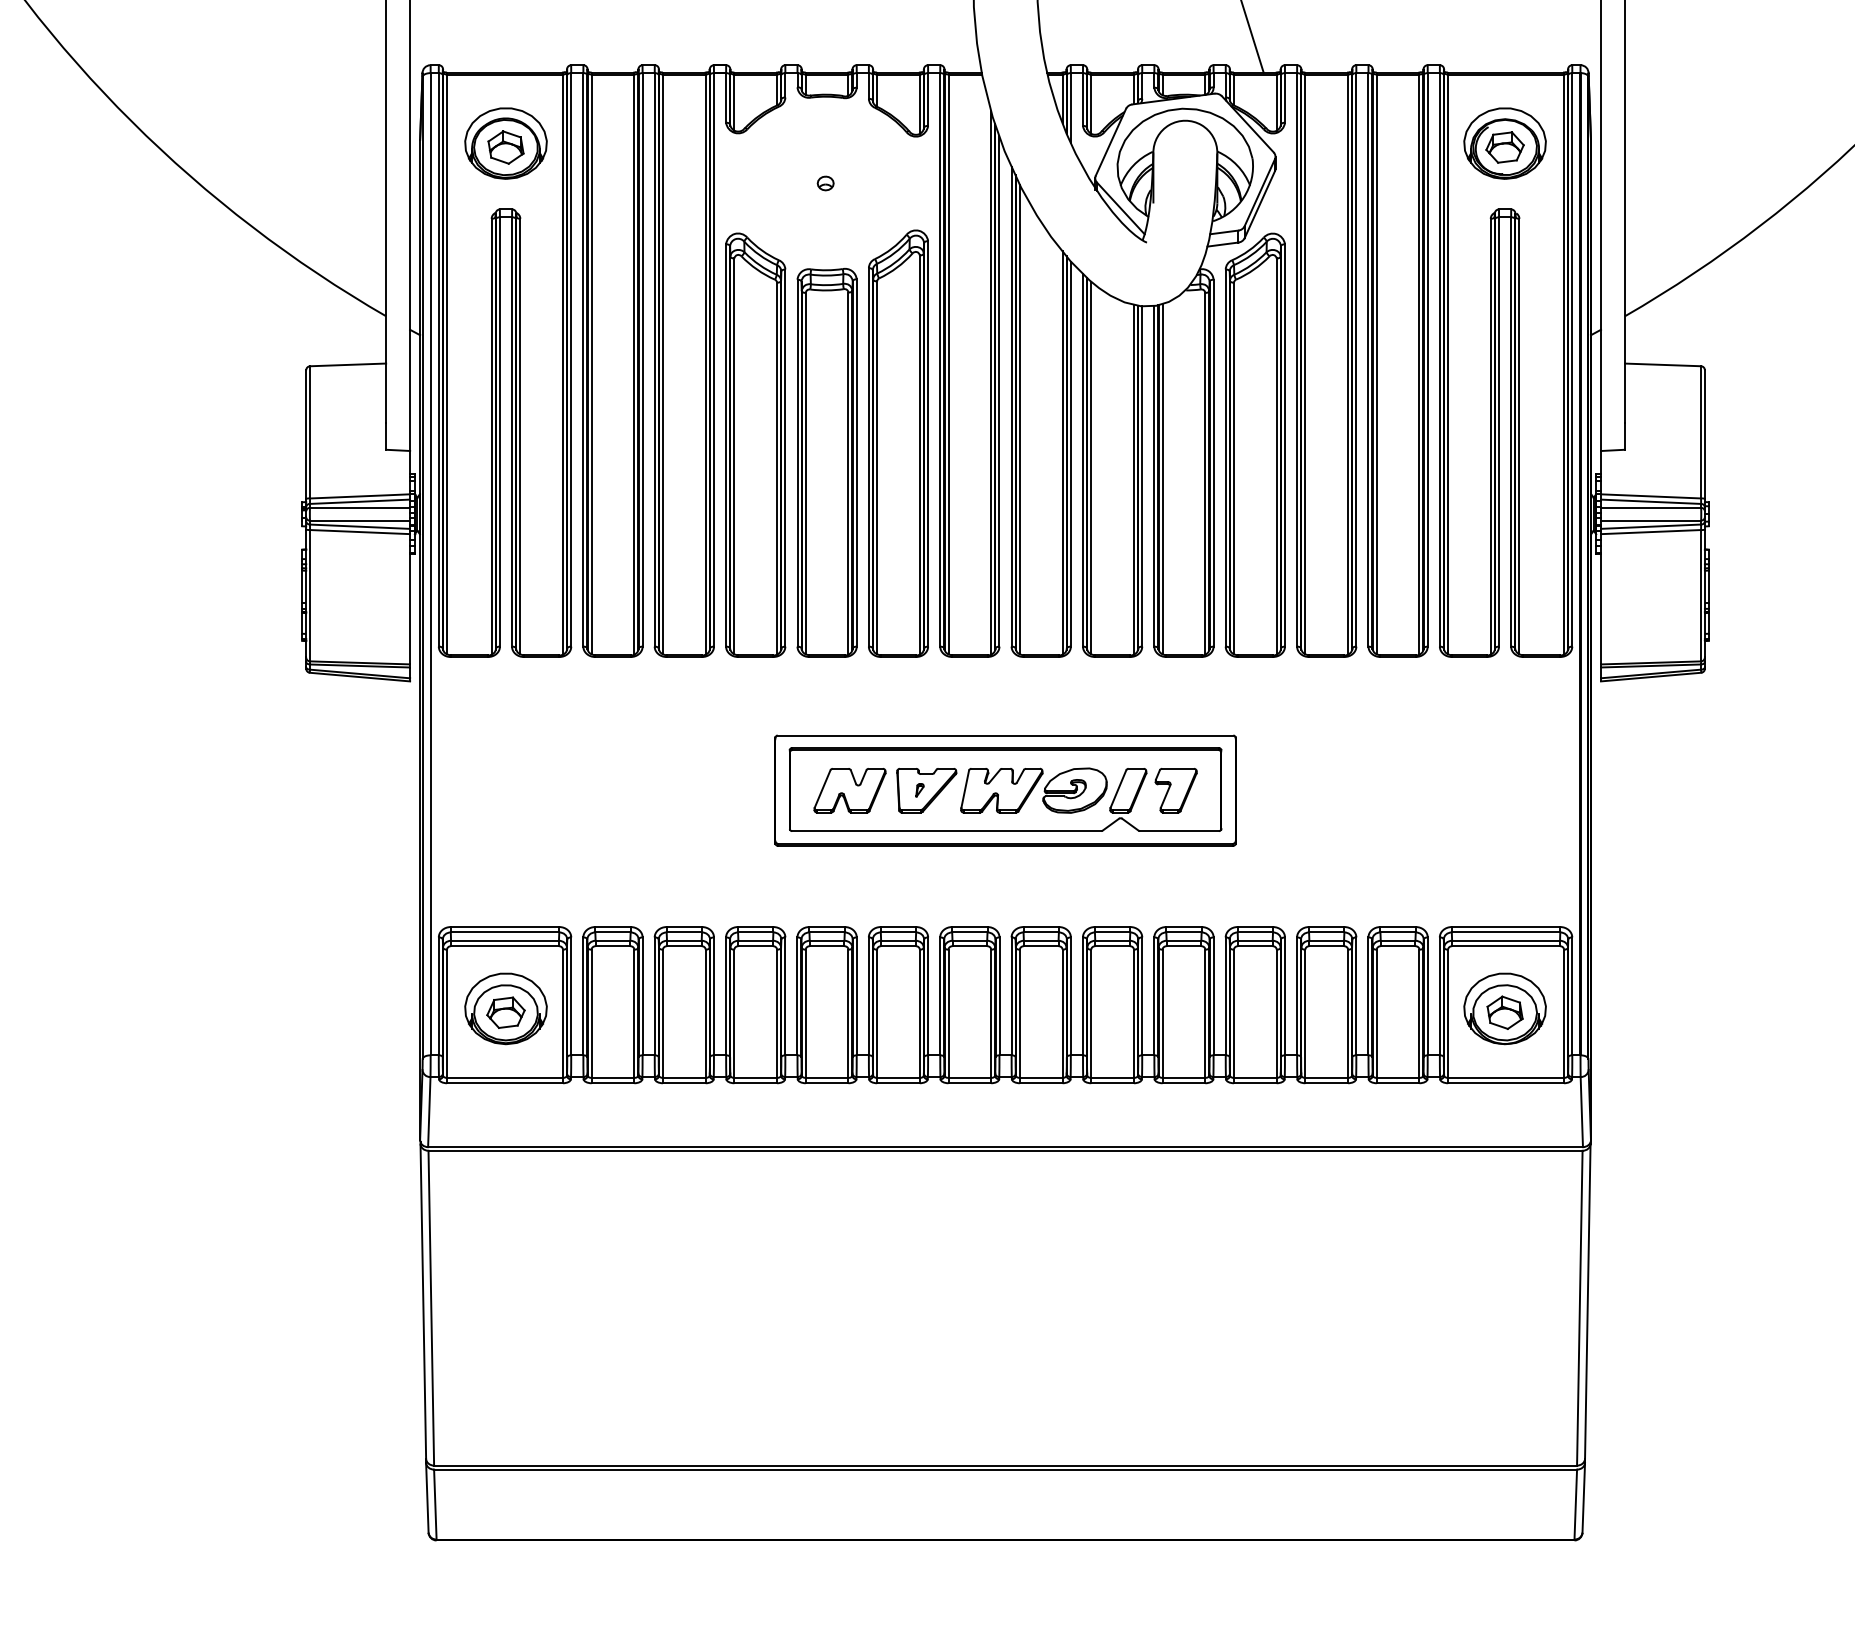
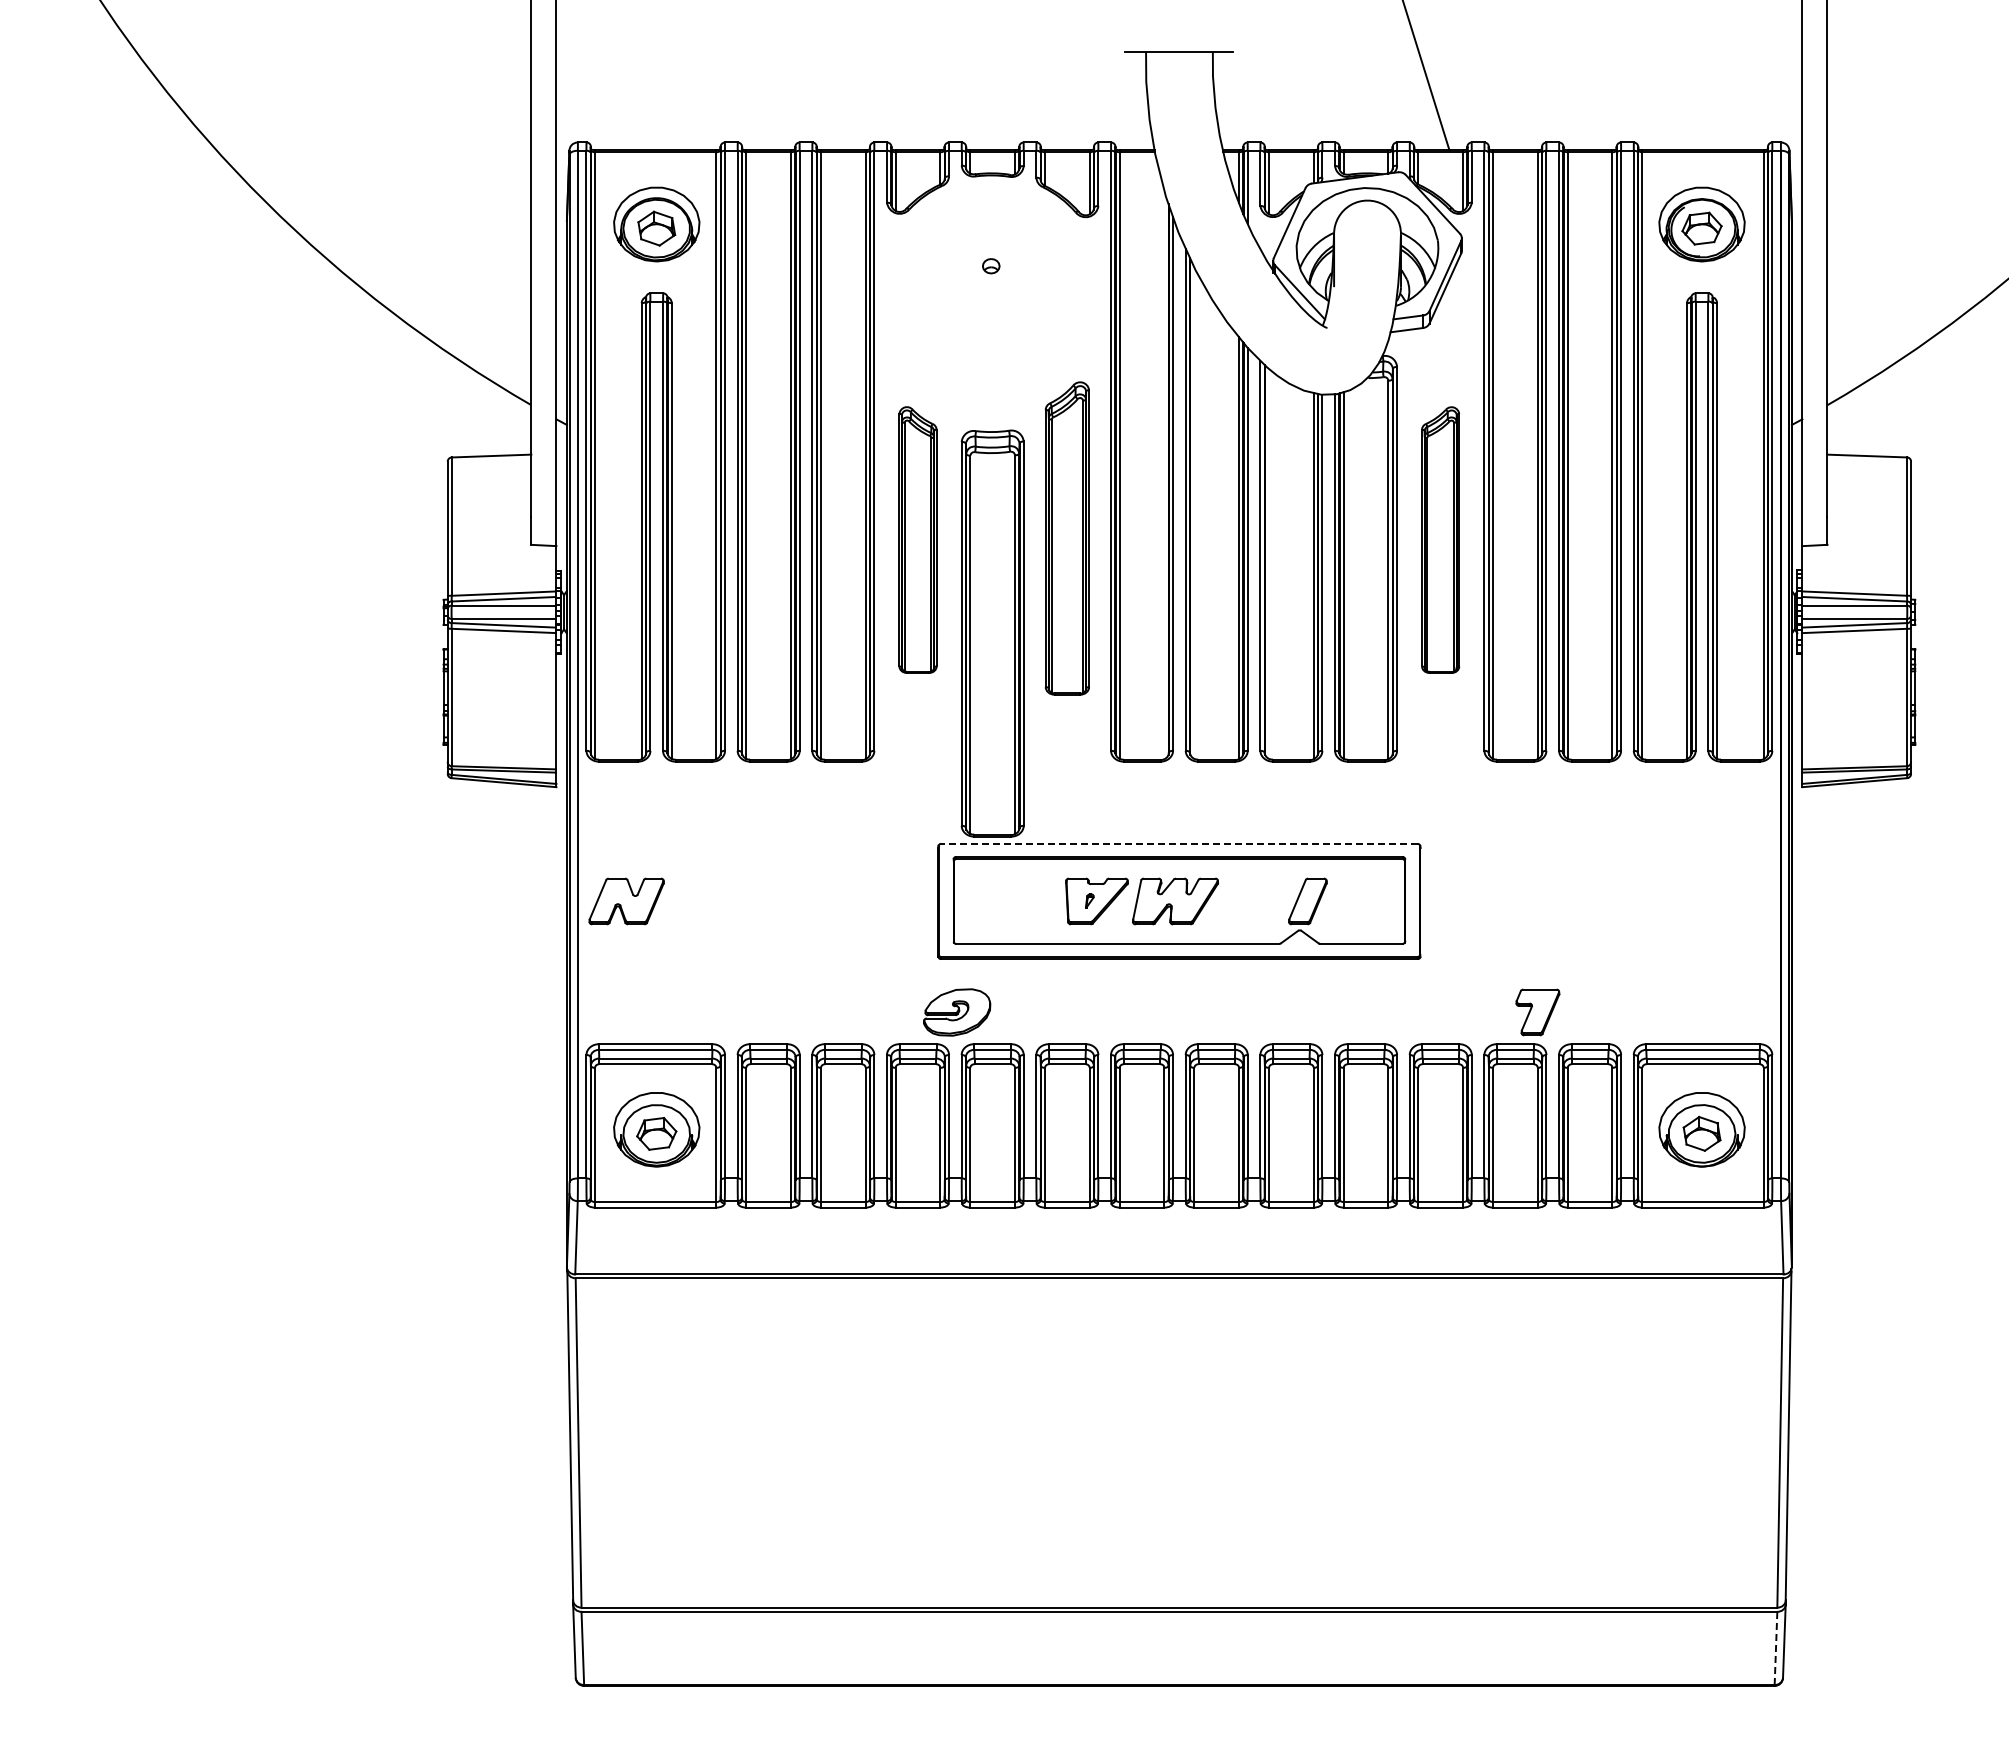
line: (991, 382) -> (1164, 474), removed
line: (1019, 418) -> (1194, 512), removed
part: (898, 443) -> (1067, 538), size x0.7
part: (755, 444) -> (917, 539), size x0.6
part: (1255, 444) -> (1440, 539), size x0.6
part: (826, 462) -> (992, 633), moved
line: (1091, 467) -> (1269, 563), removed
line: (1004, 735) -> (1178, 843), solid -> dashed
part: (849, 790) -> (626, 901), moved
part: (1075, 790) -> (957, 1012), moved
part: (1175, 790) -> (1537, 1012), moved
line: (1575, 1504) -> (1775, 1648), solid -> dashed

